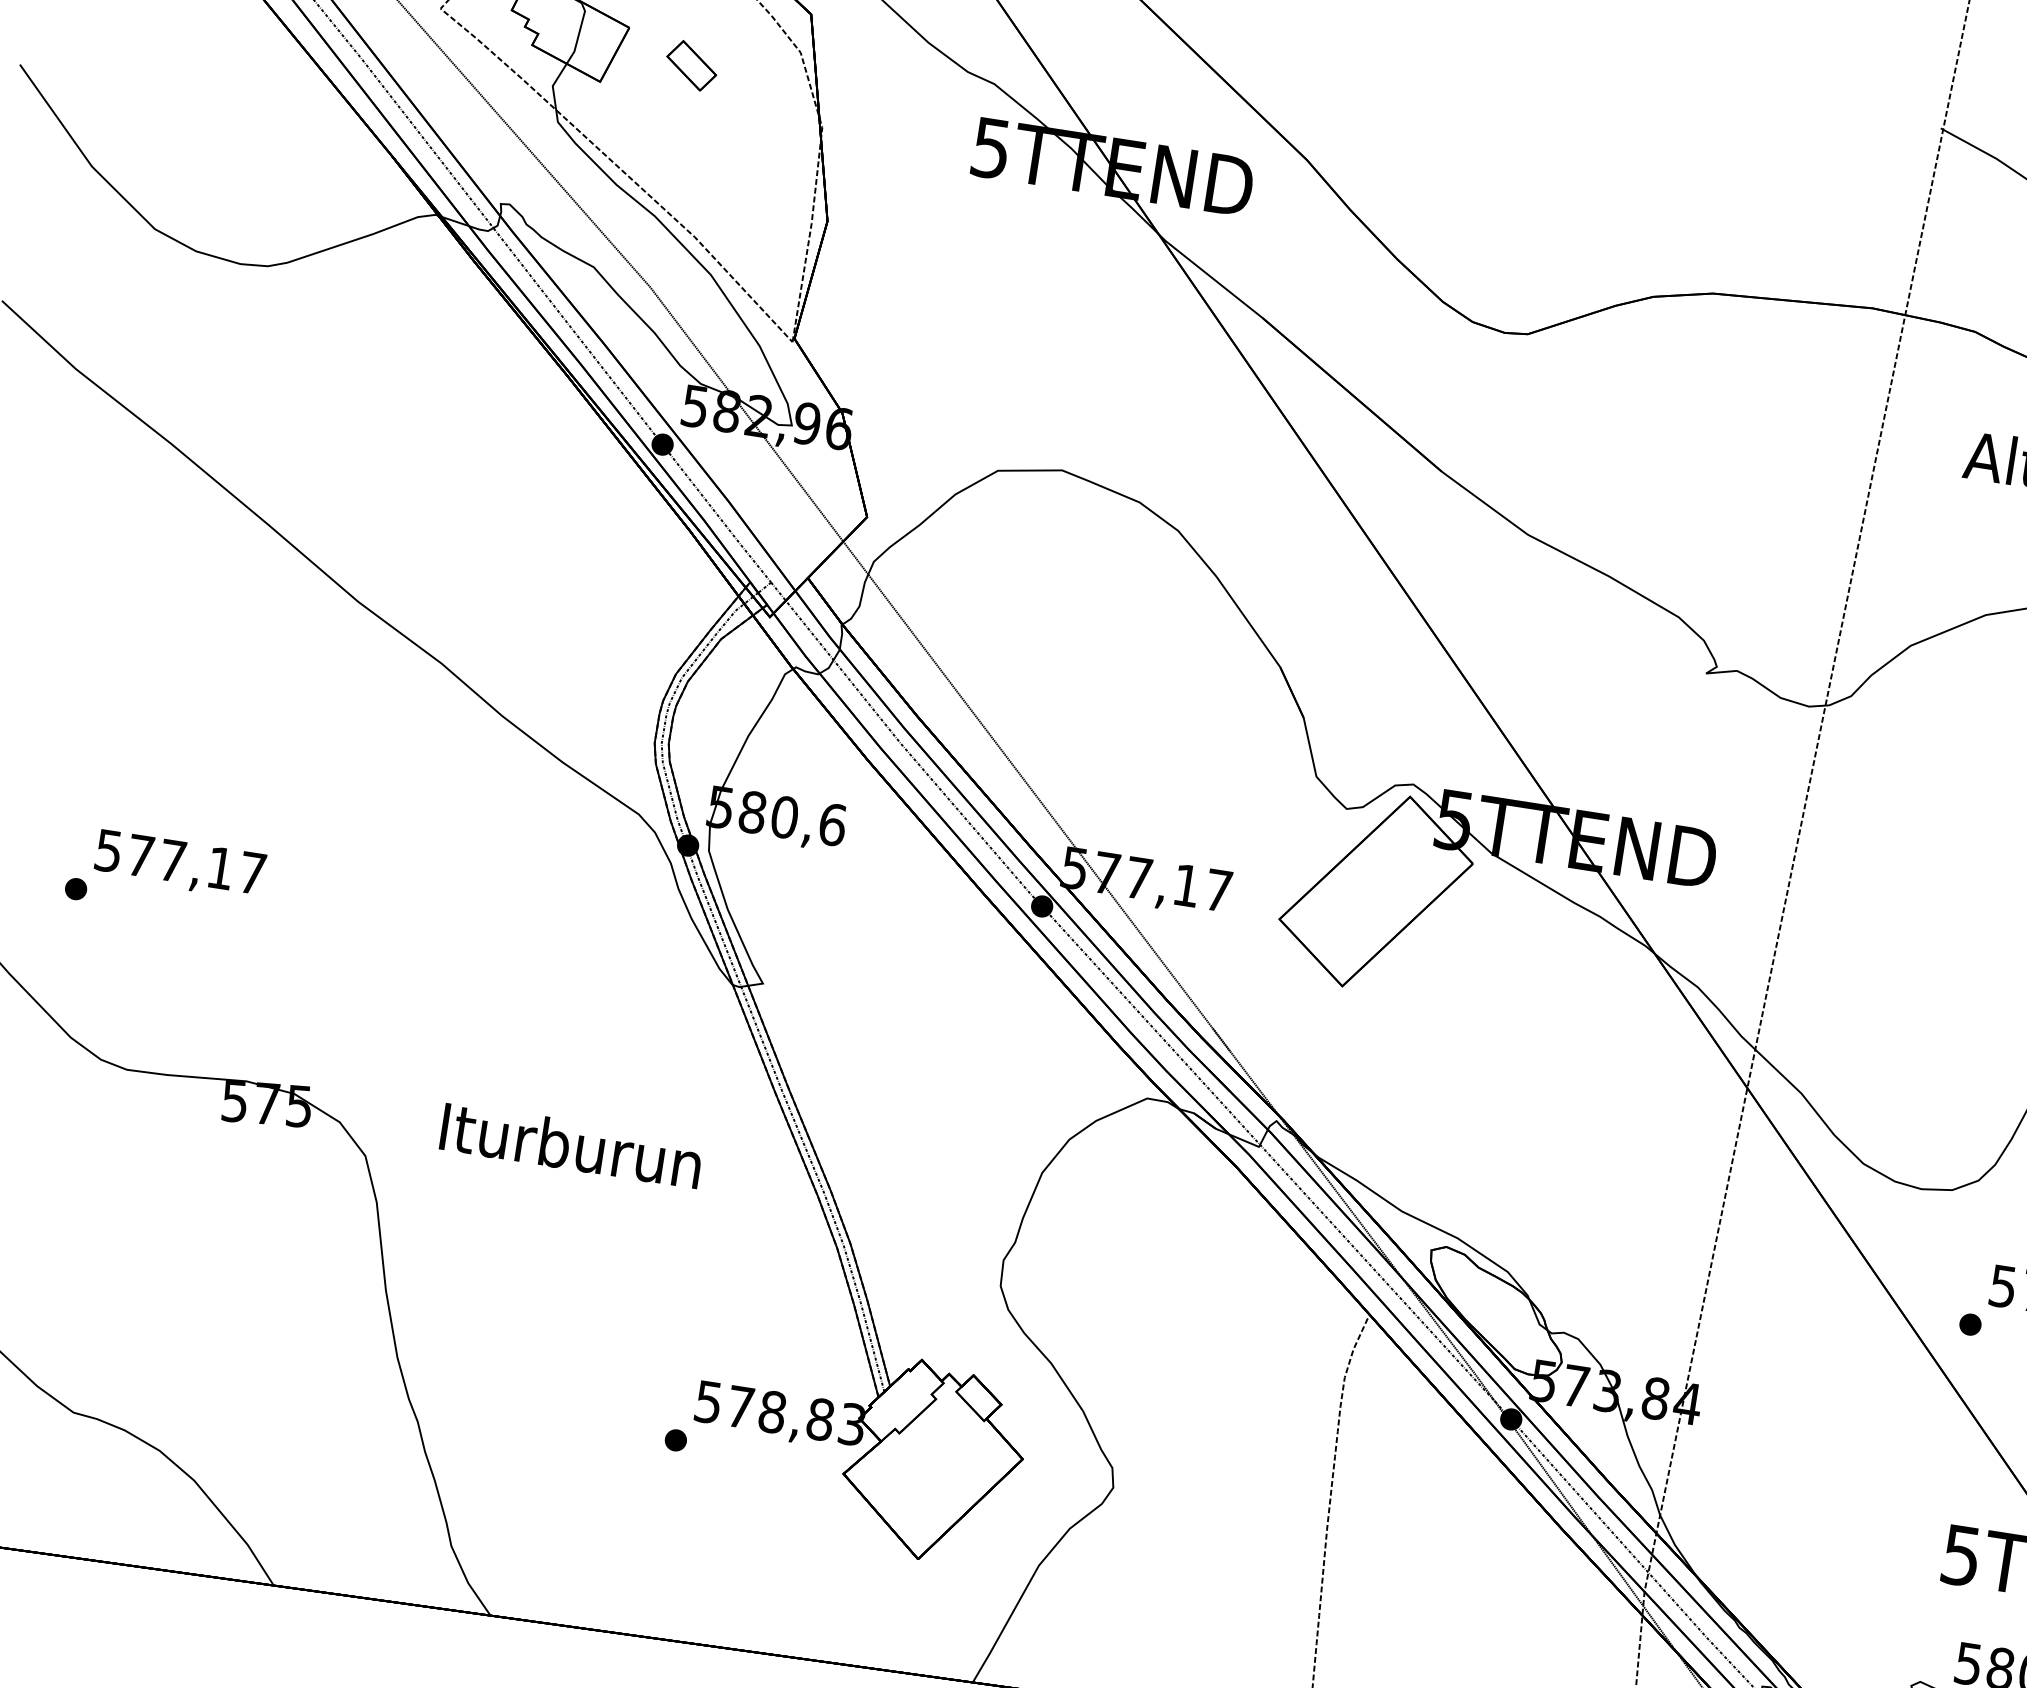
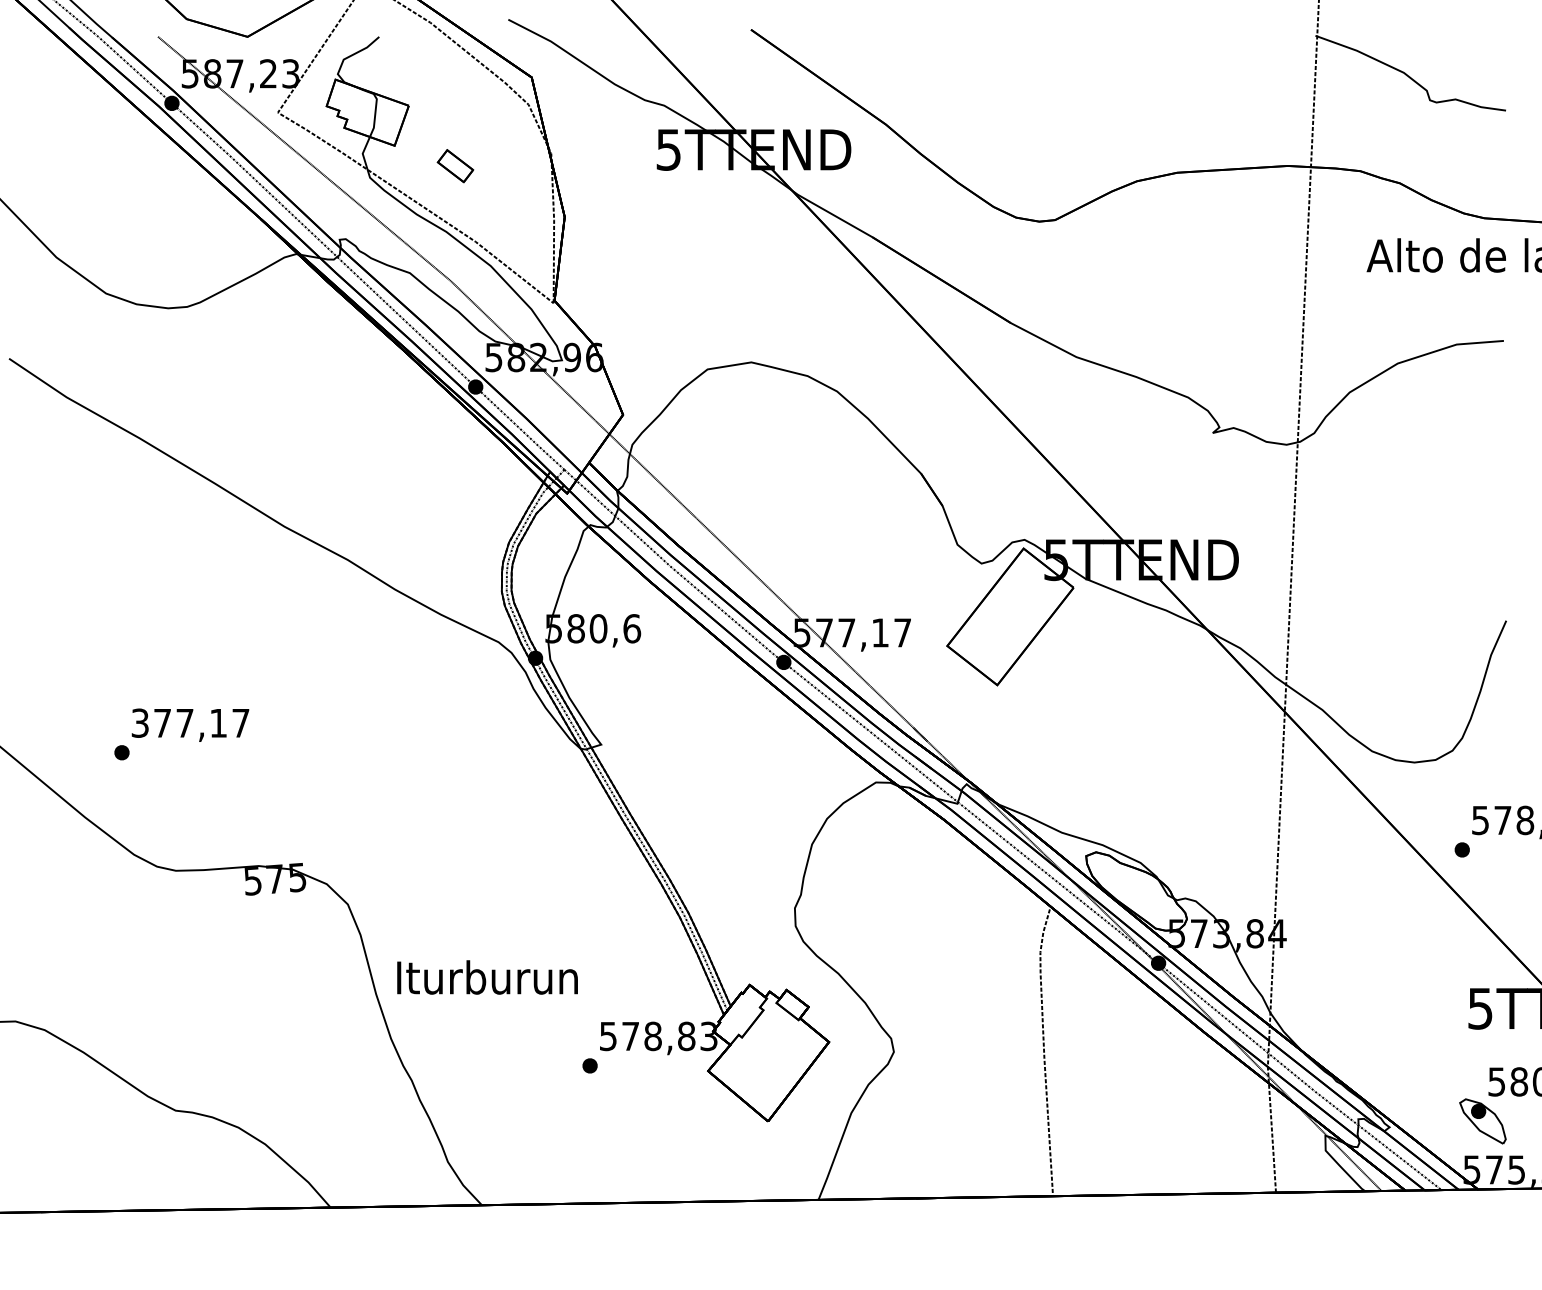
part: (691, 66) -> (455, 166), moved
text: (109, 849) -> (140, 722), 577,17 -> 377,17
text: (571, 1145) -> (487, 977), moved

